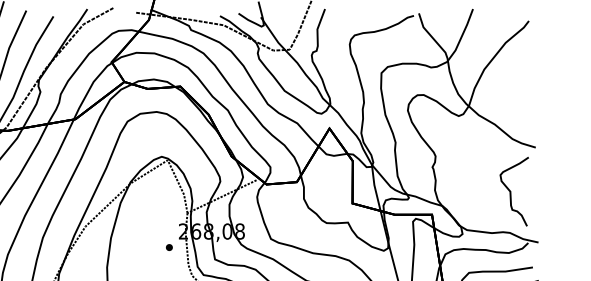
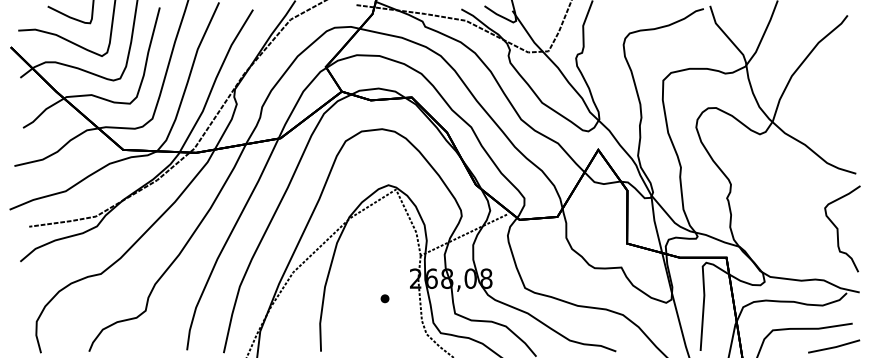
curve: (511, 191) -> (838, 228), moved
part: (168, 247) -> (384, 298), moved

